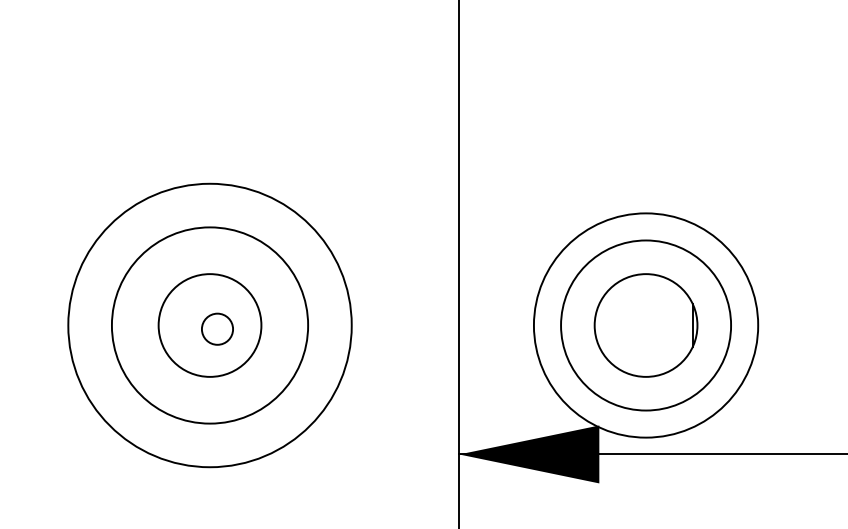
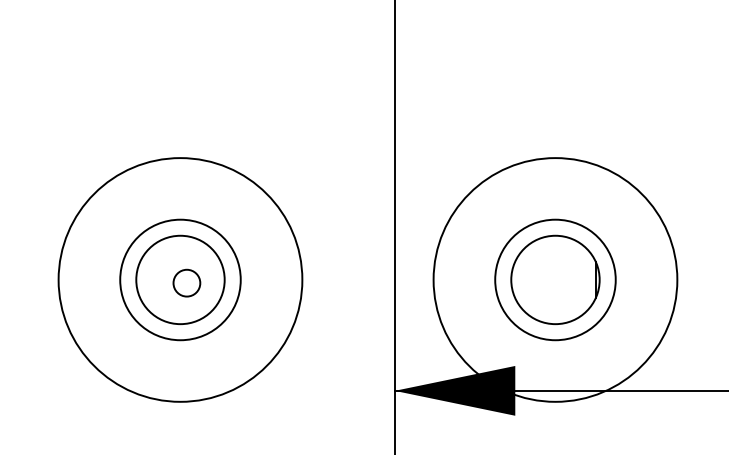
circle: (210, 324) -> (180, 279), size x0.71
circle: (646, 324) -> (555, 279), size x0.62
circle: (646, 324) -> (555, 279), size x1.67

